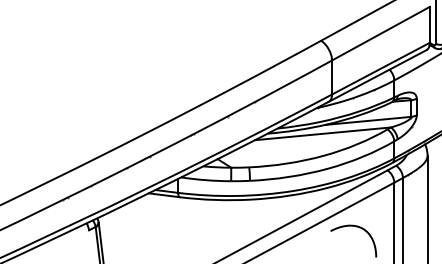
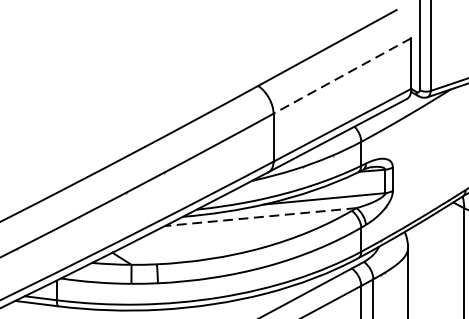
line: (380, 33) -> (341, 75), solid -> dashed
line: (322, 133) -> (260, 216), solid -> dashed

